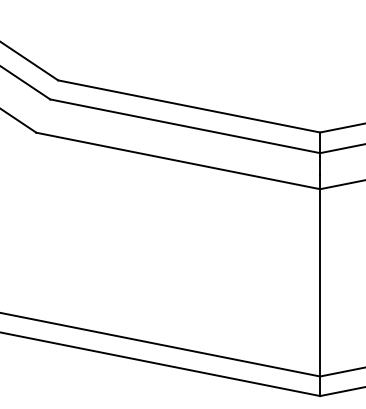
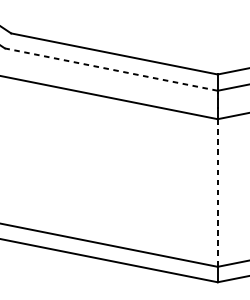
line: (185, 126) -> (111, 69), solid -> dashed
line: (320, 282) -> (217, 192), solid -> dashed

